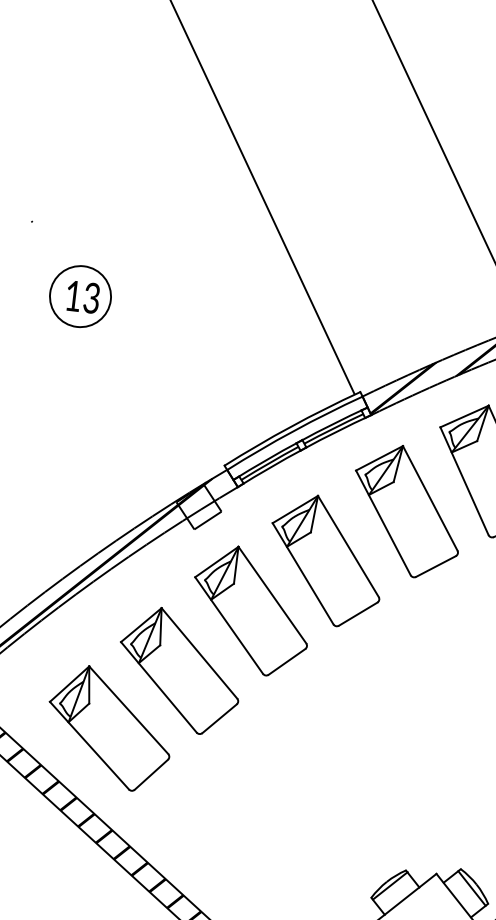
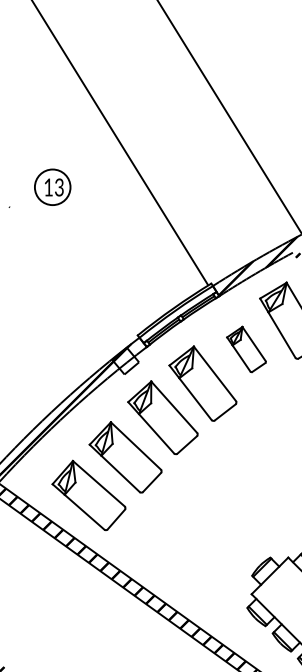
part: (80, 295) -> (52, 186), moved
part: (406, 511) -> (246, 349), size x0.6

